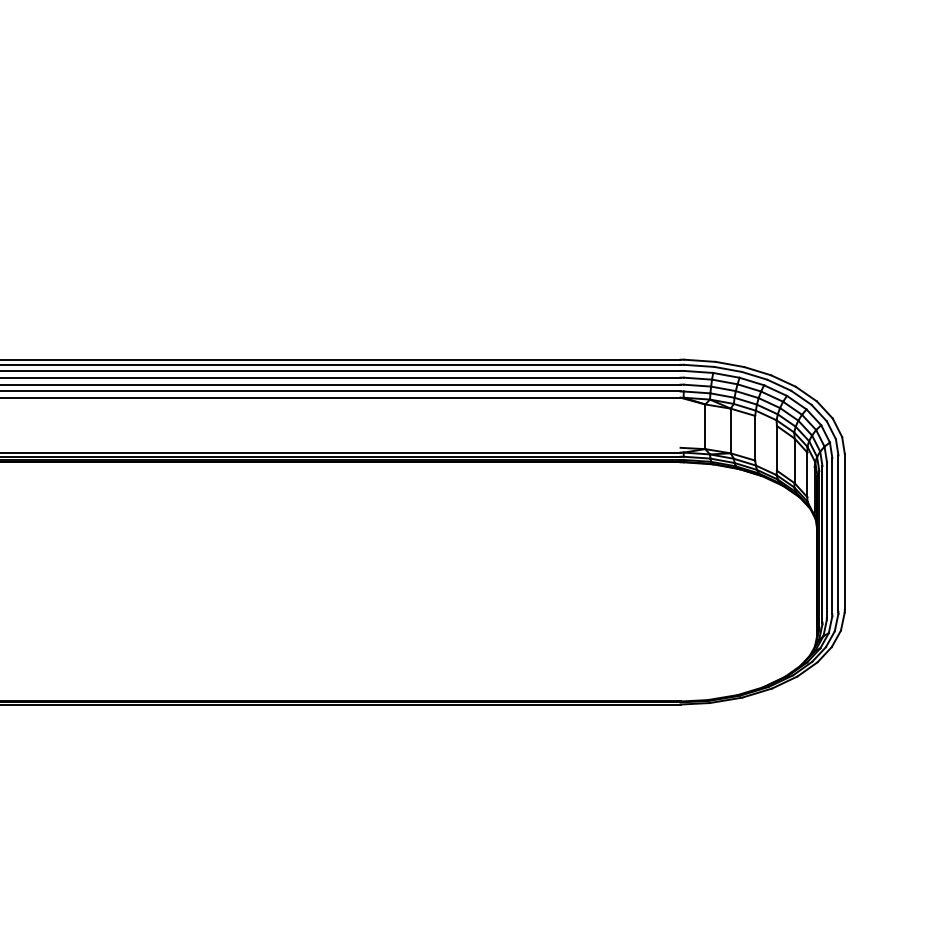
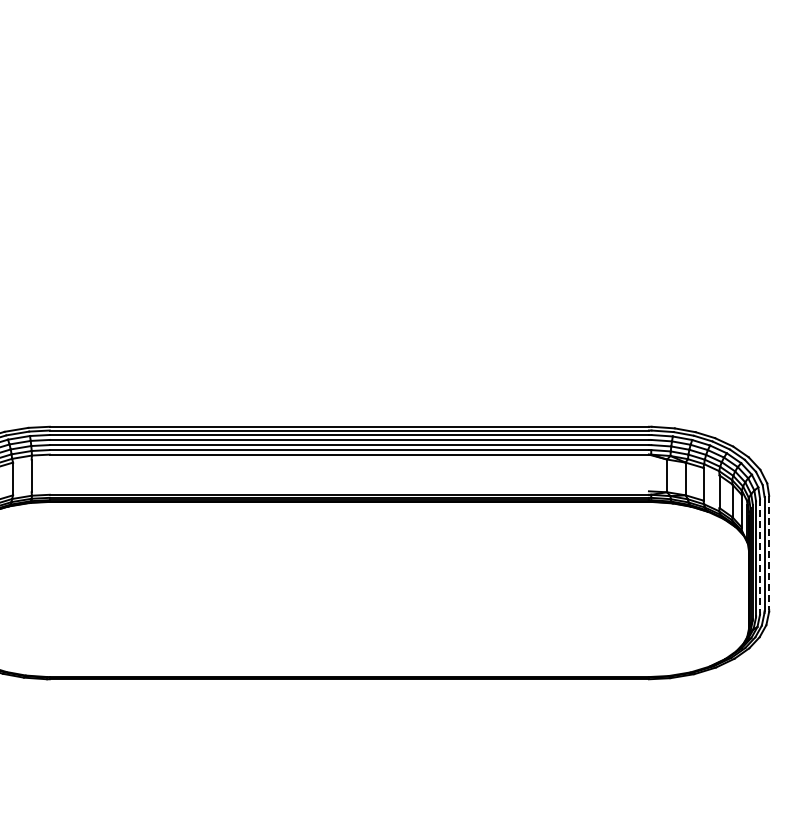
line: (845, 532) -> (769, 553), solid -> dashed
line: (832, 536) -> (760, 556), solid -> dashed

